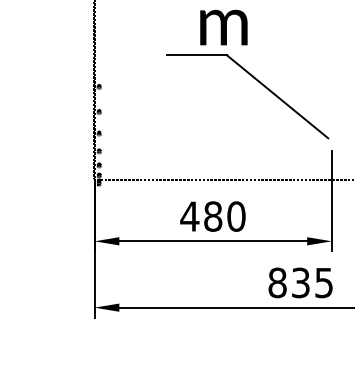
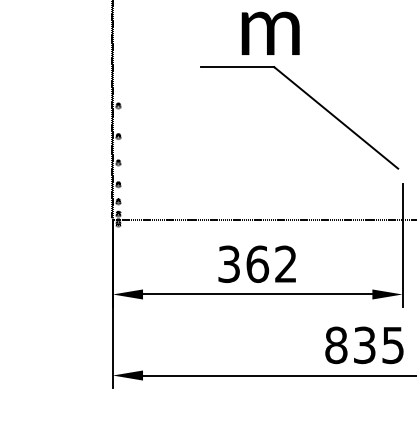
text: (212, 216) -> (256, 264), 480 -> 362

